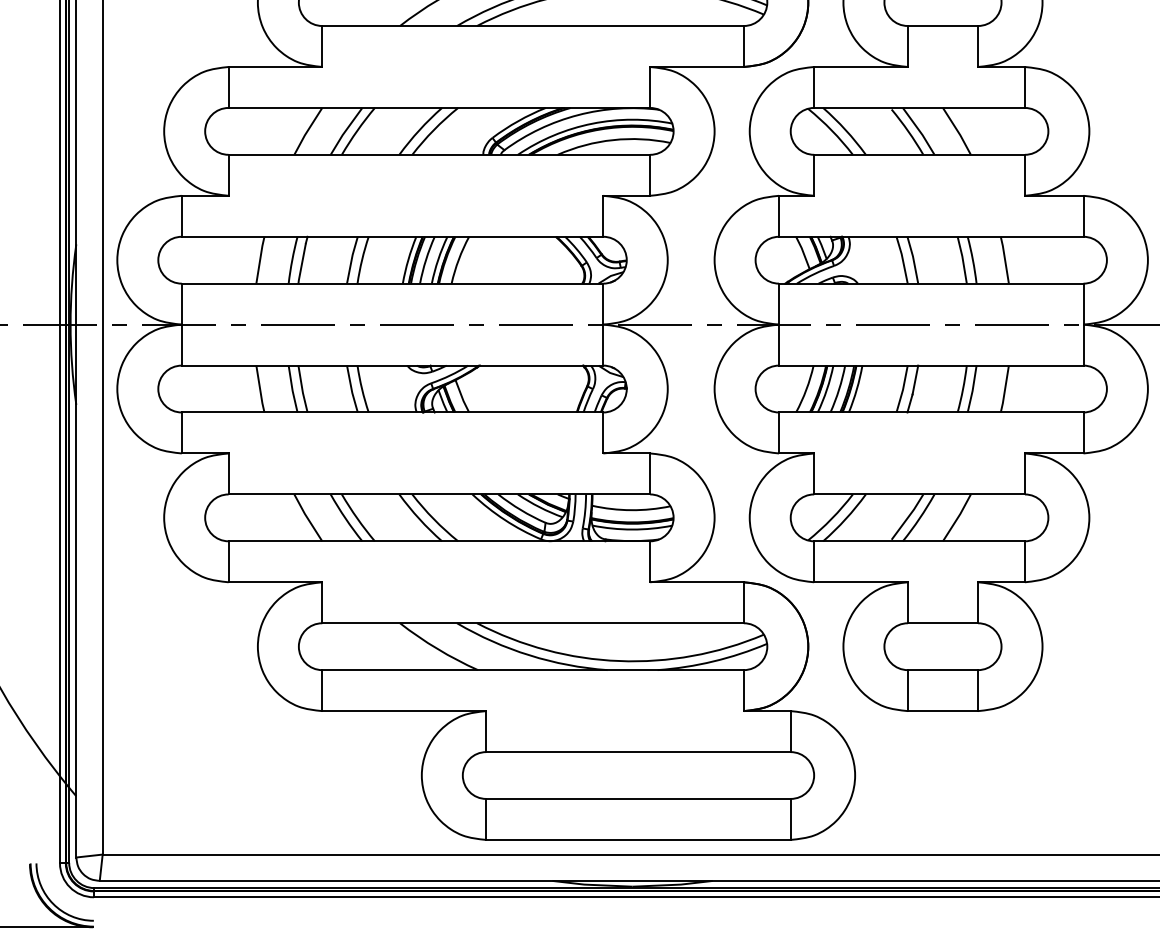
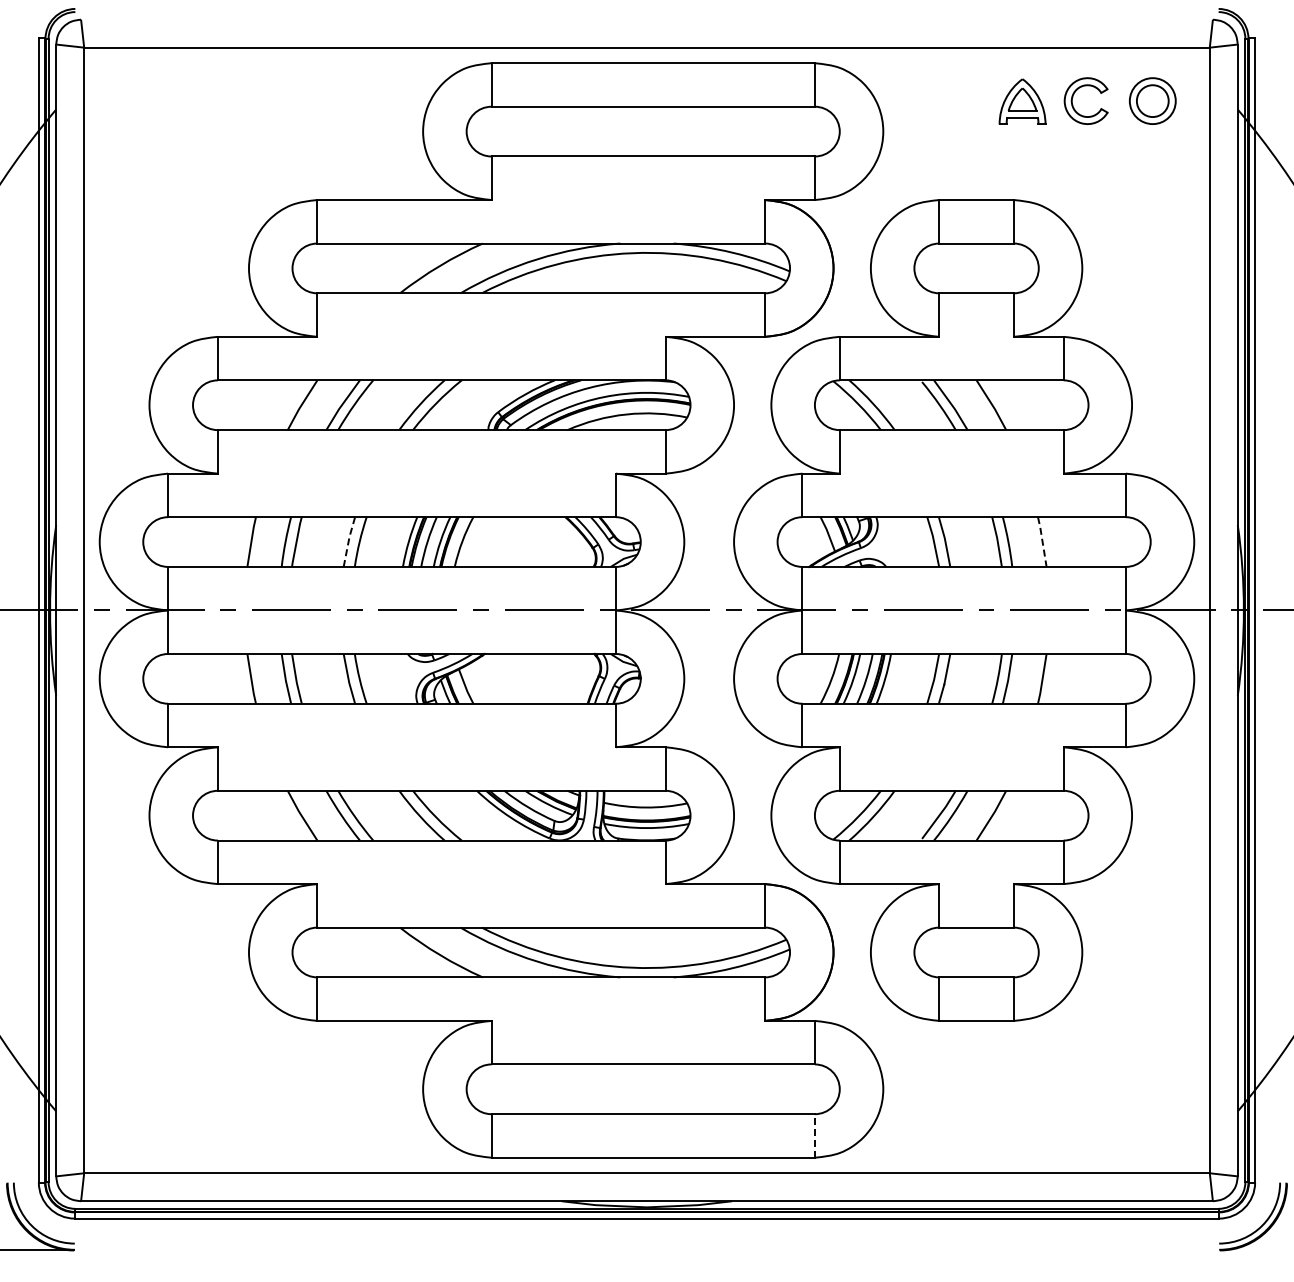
line: (351, 259) -> (348, 541), solid -> dashed
line: (1005, 259) -> (1042, 541), solid -> dashed
line: (790, 819) -> (814, 1135), solid -> dashed

